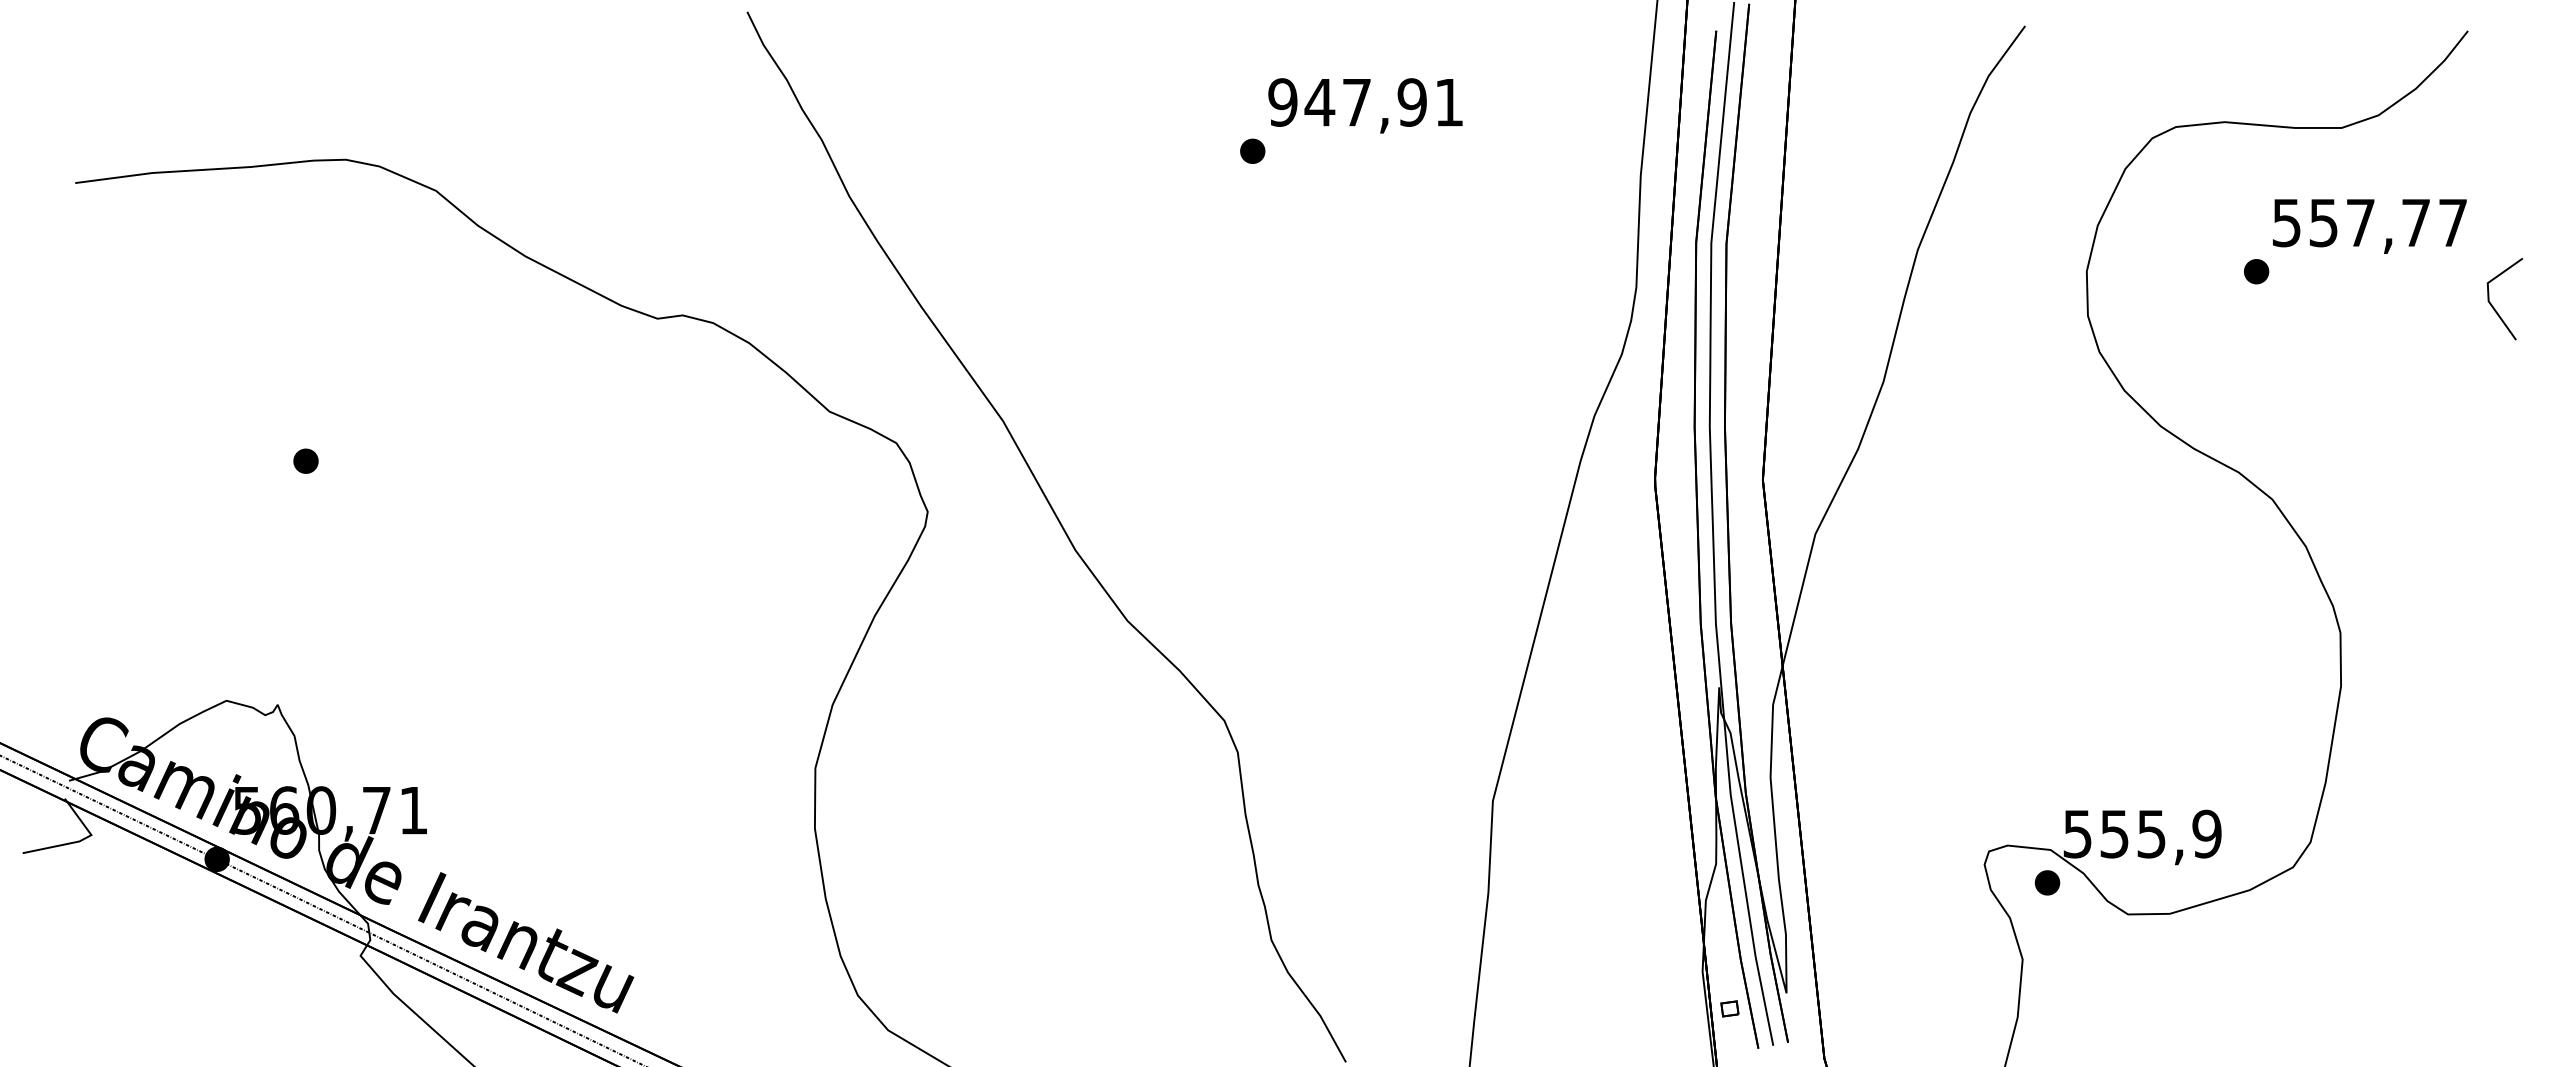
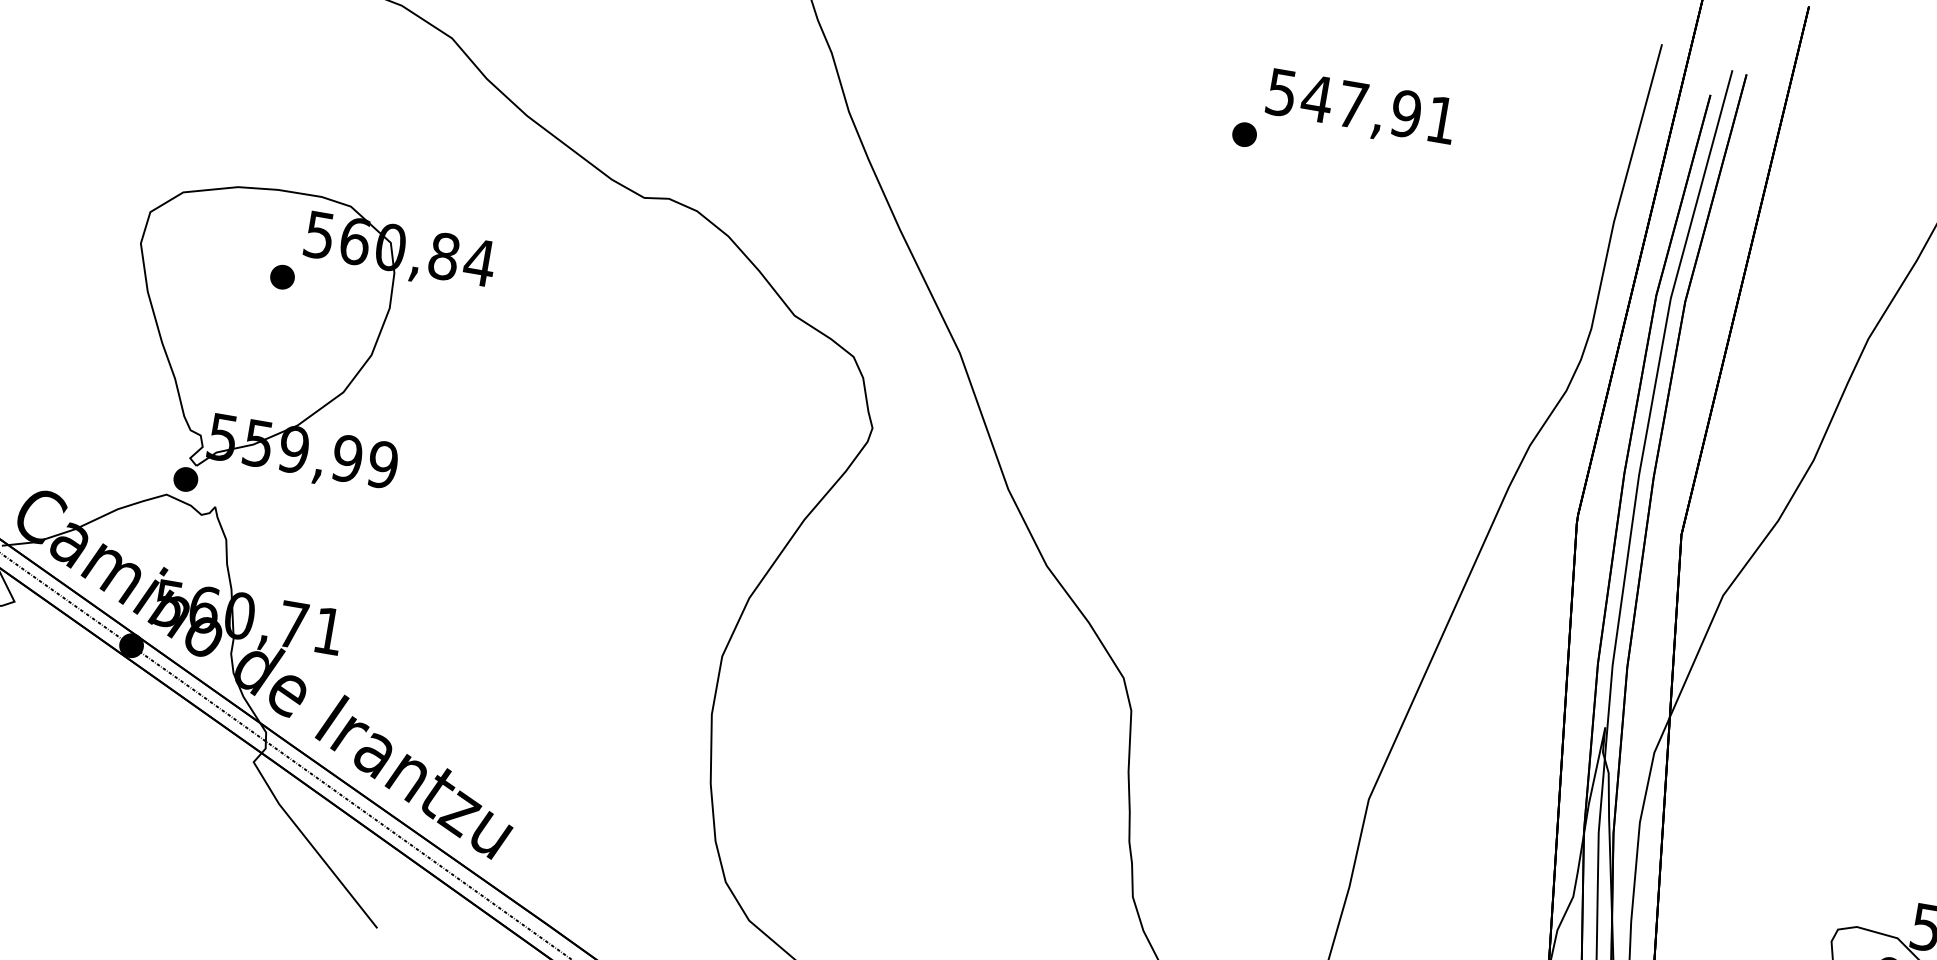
text: (1282, 102) -> (1281, 92), 947,91 -> 547,91
part: (336, 533) -> (299, 351), added

